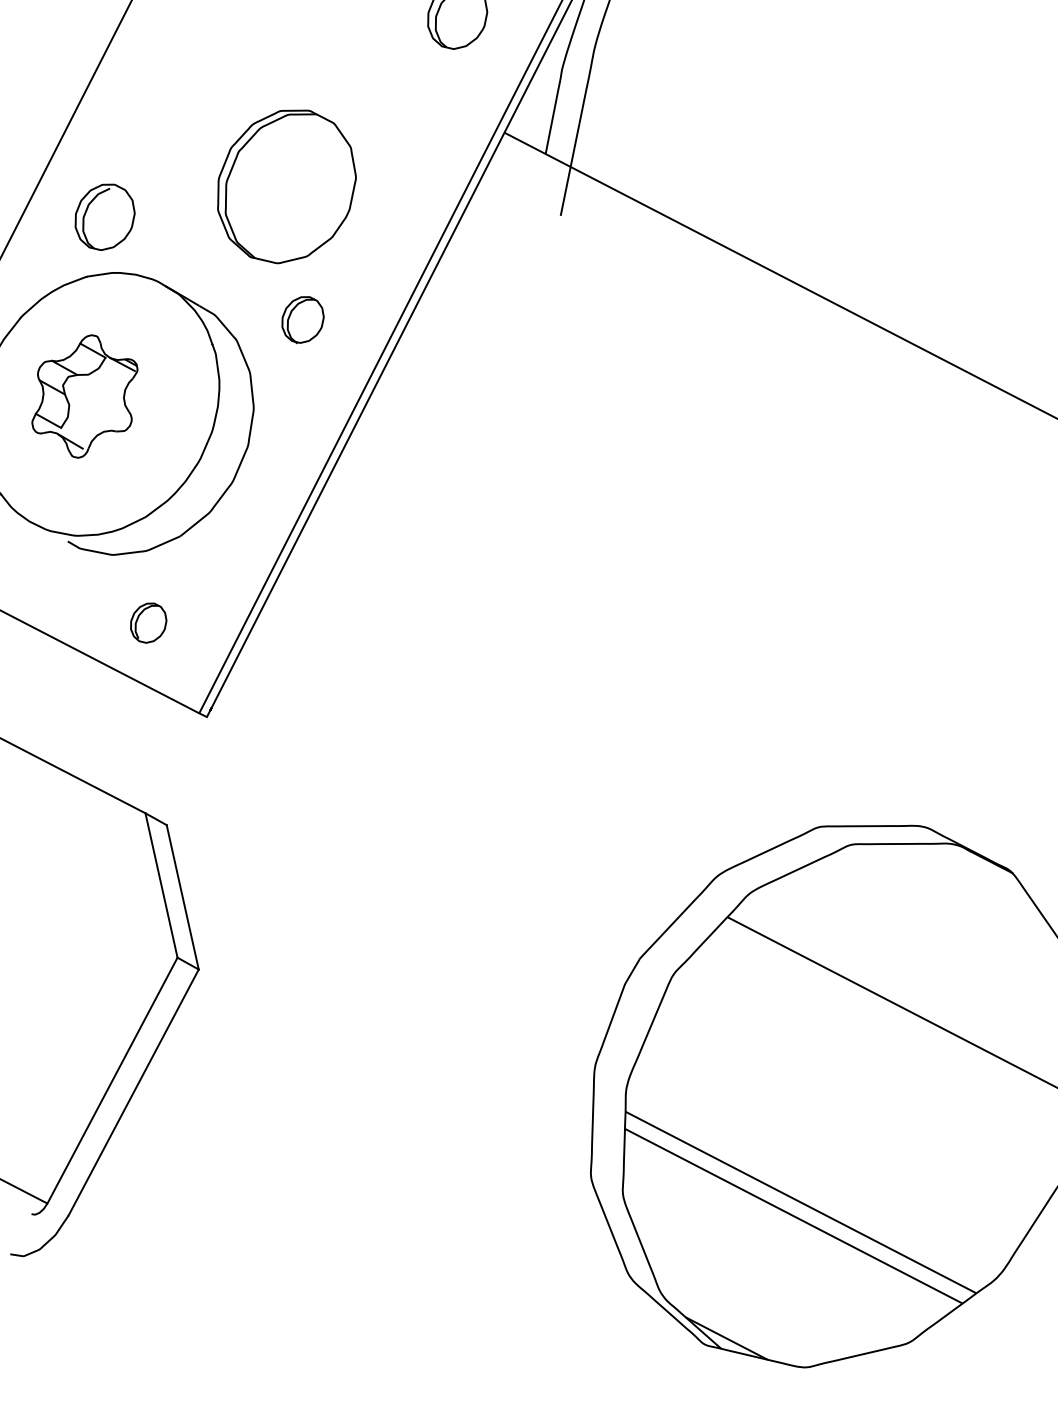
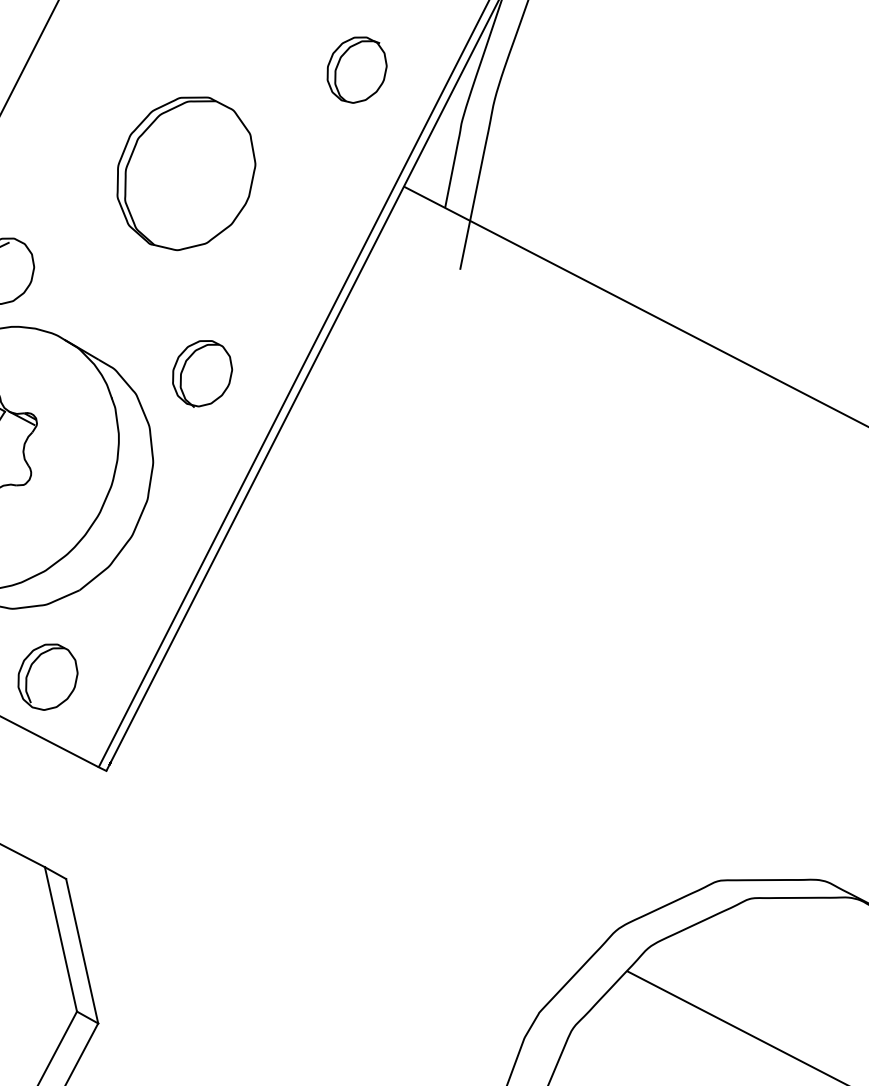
part: (286, 186) -> (185, 173), moved
part: (302, 320) -> (201, 374), size x1.43
part: (148, 622) -> (47, 676), size x1.67

